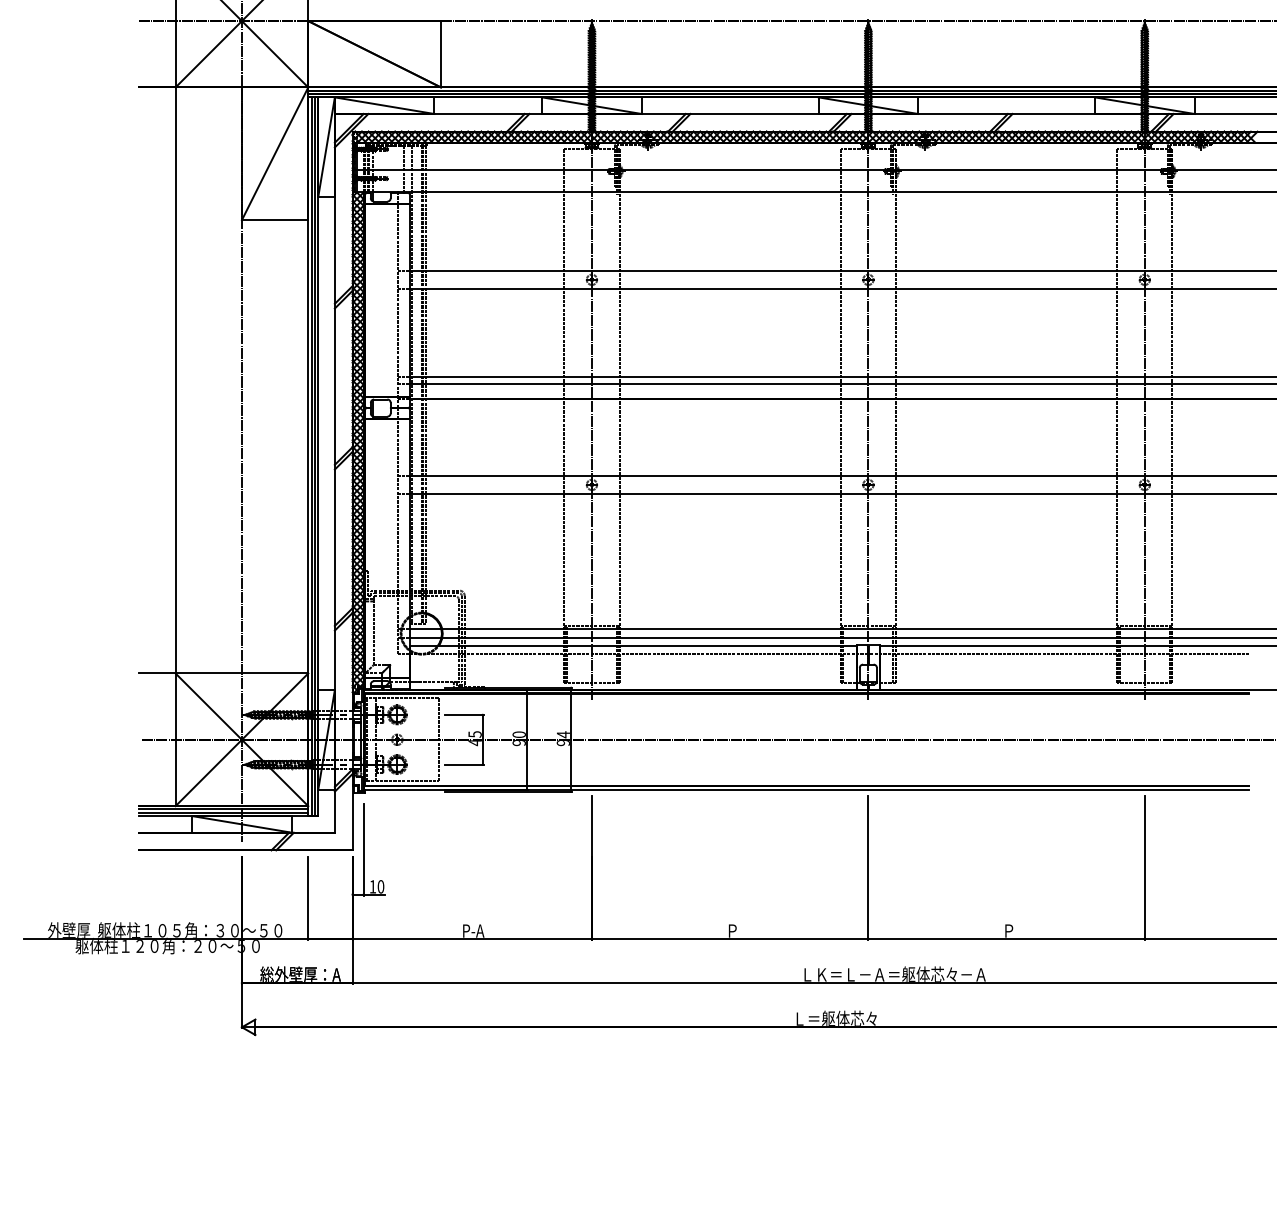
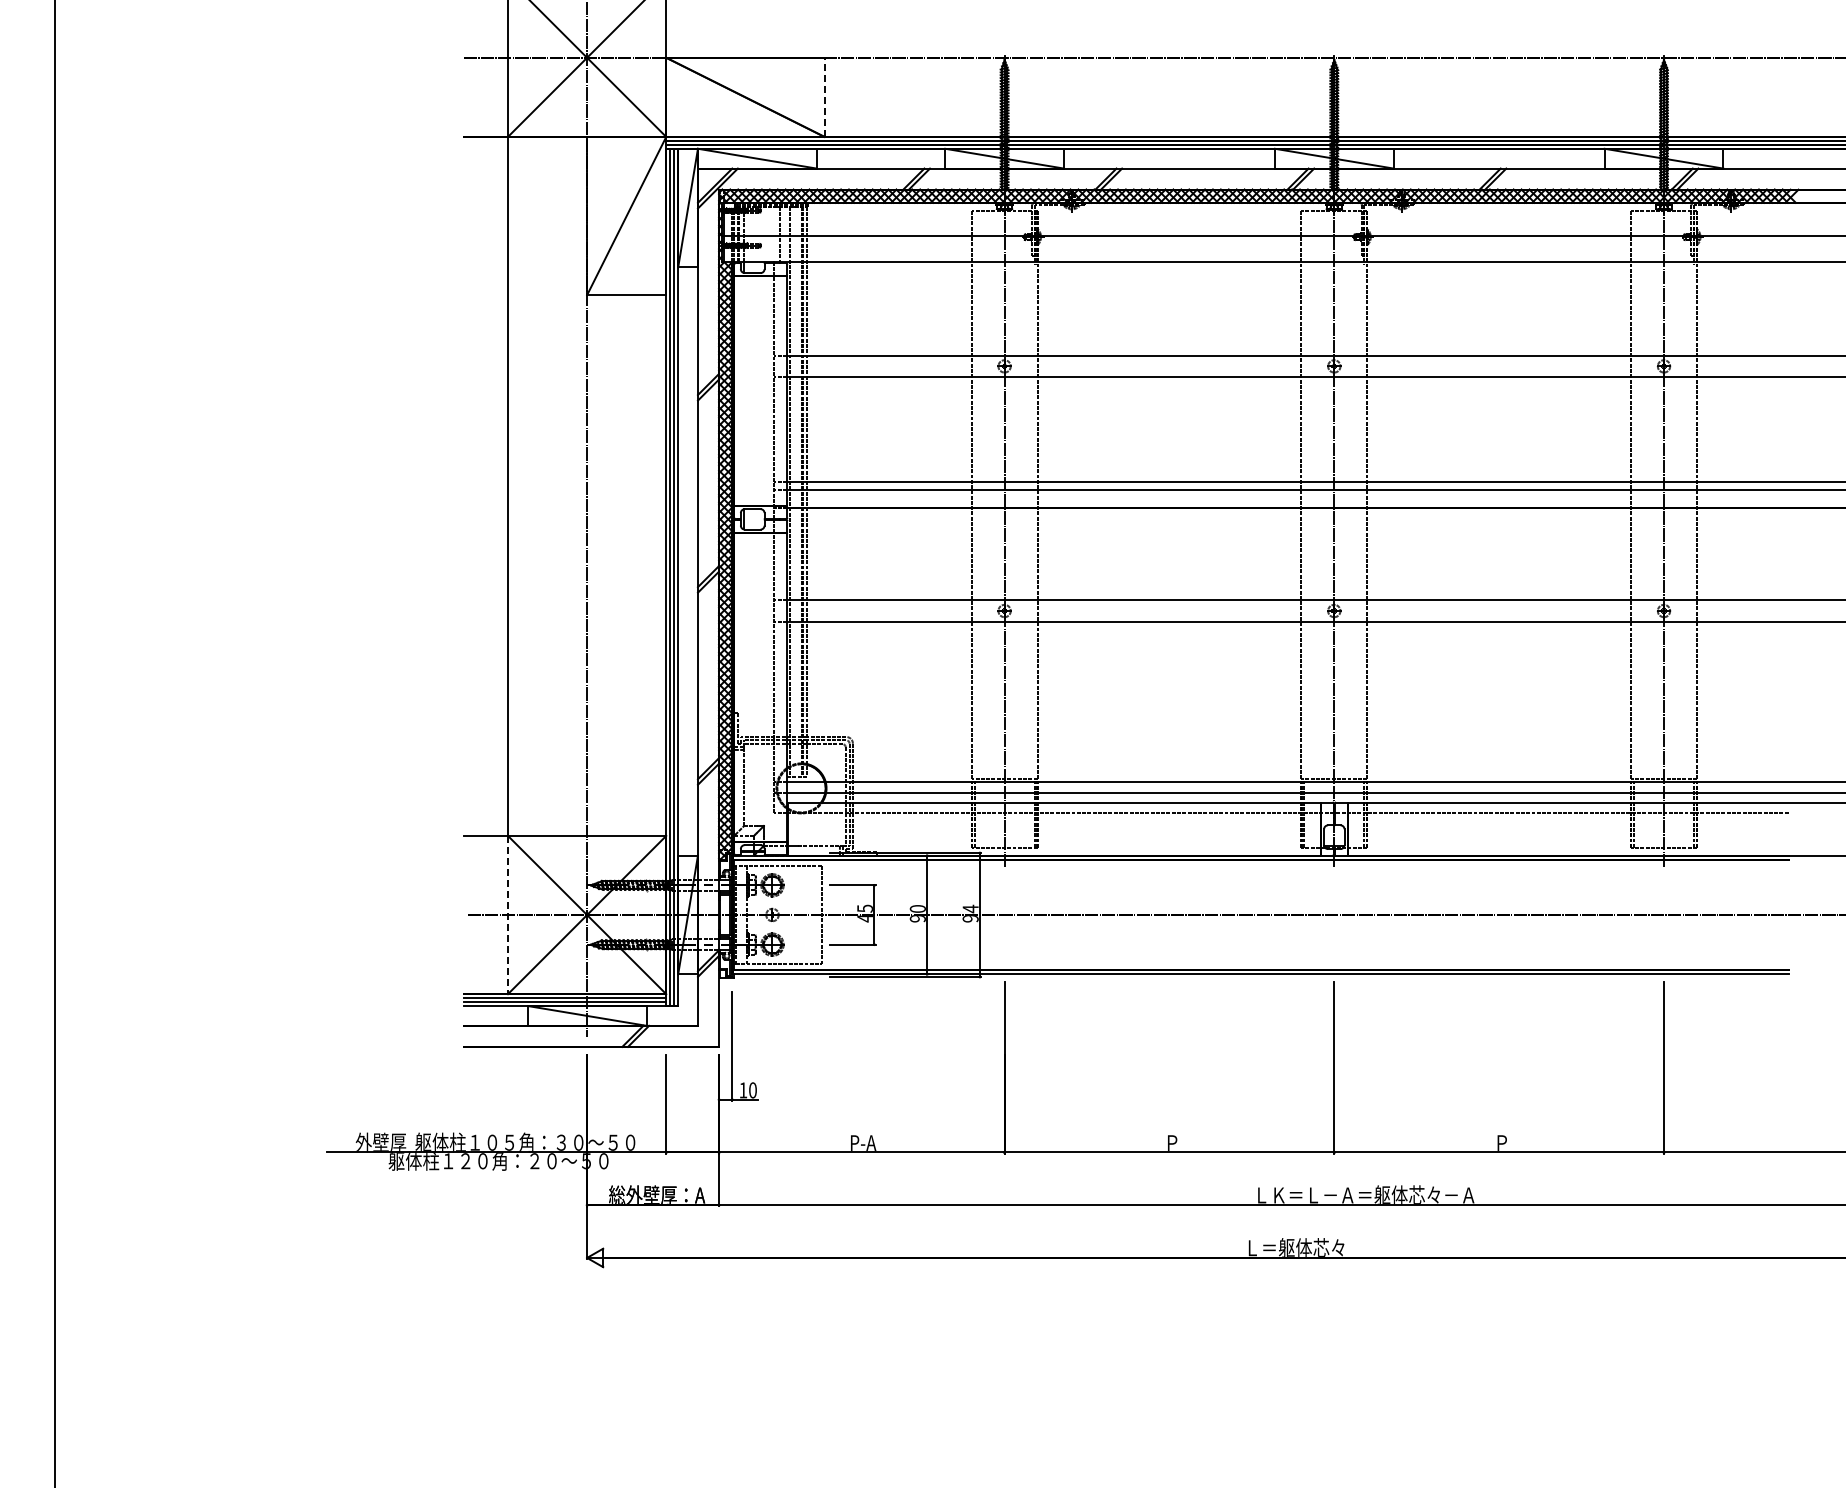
line: (440, 54) -> (824, 97), solid -> dashed
line: (175, 740) -> (507, 915), solid -> dashed

